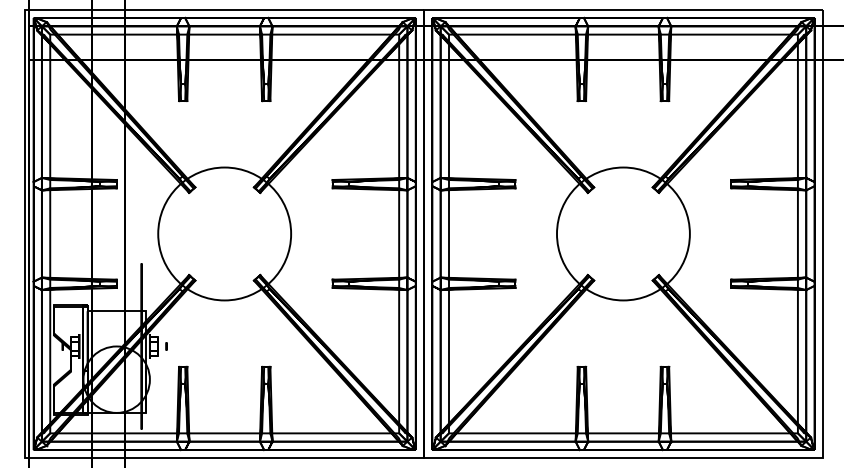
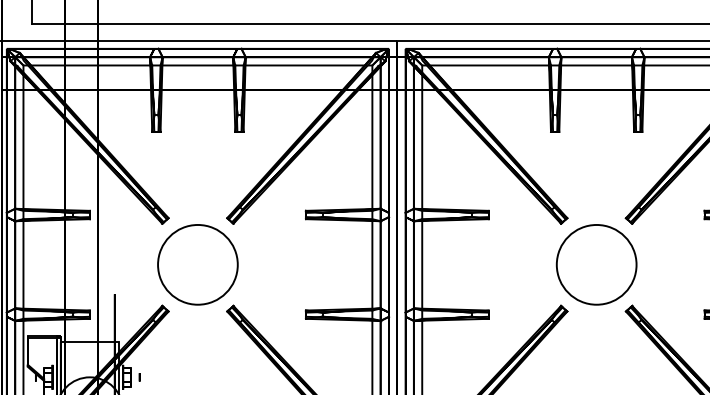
circle: (224, 233) -> (197, 264), size x0.6
circle: (622, 233) -> (595, 264), size x0.6

